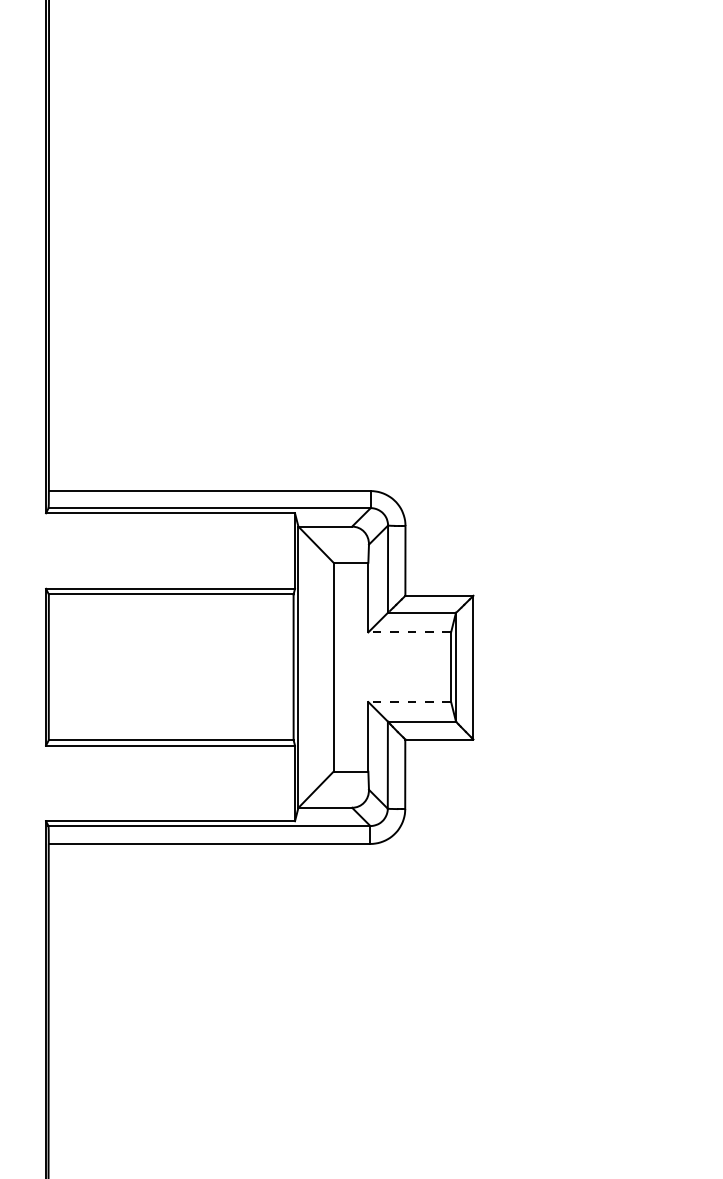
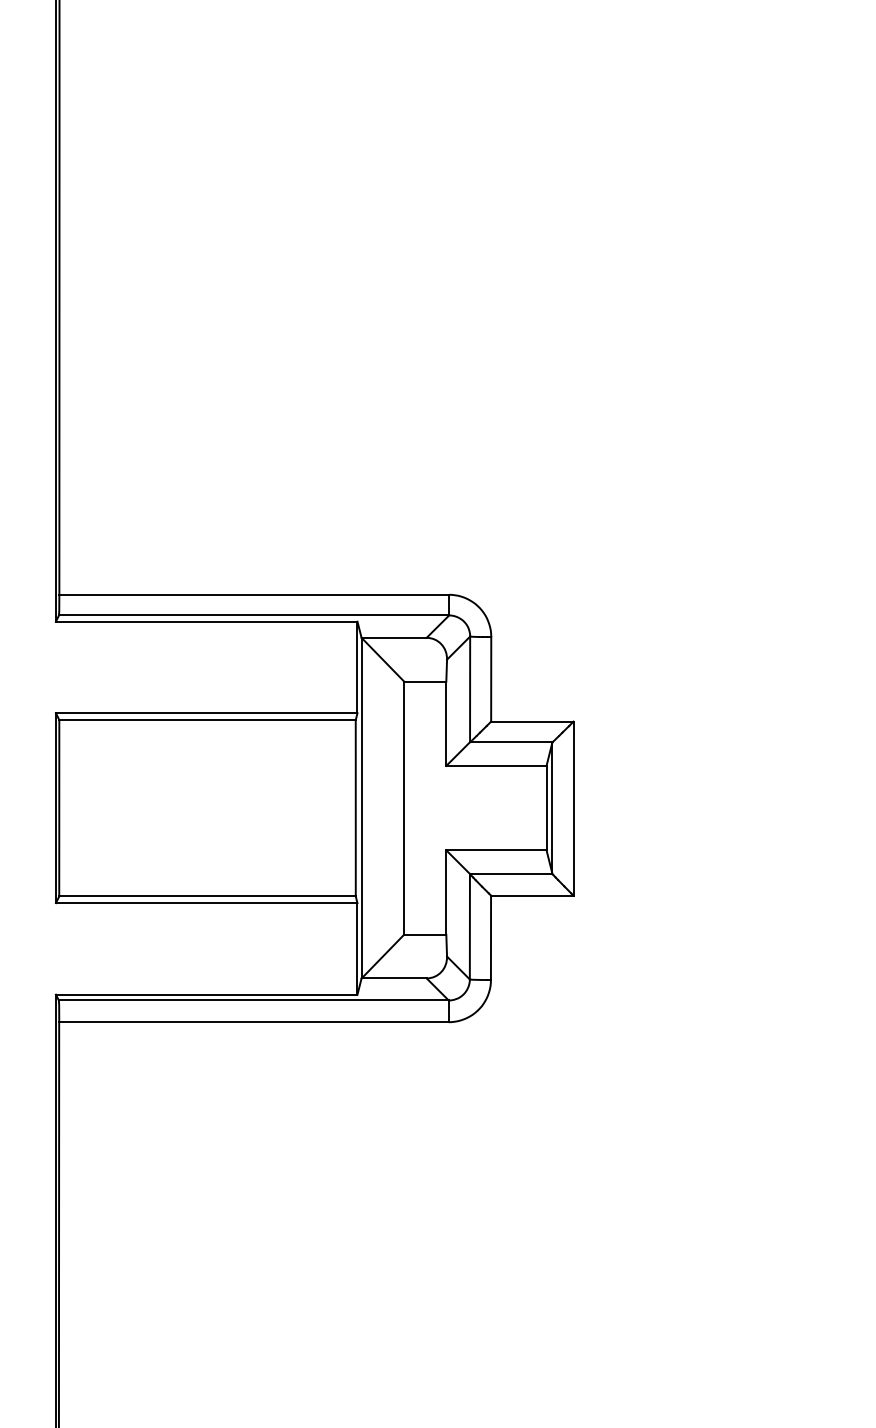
line: (409, 632) -> (496, 766), dashed -> solid
line: (409, 702) -> (496, 850), dashed -> solid

